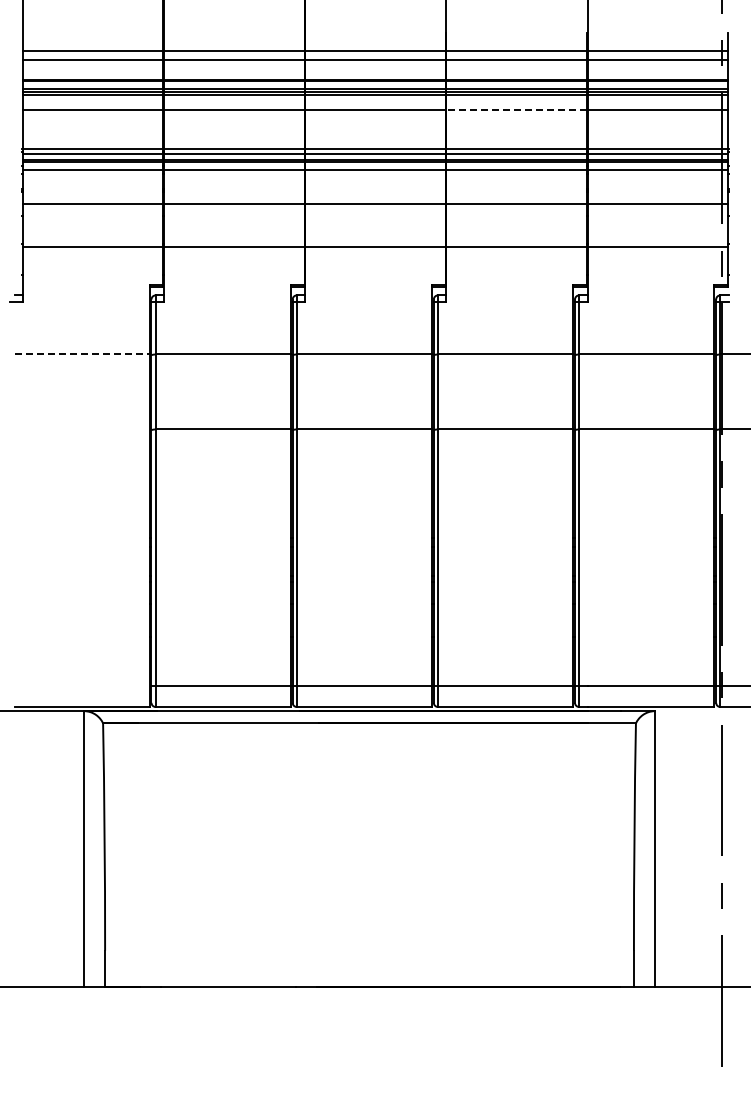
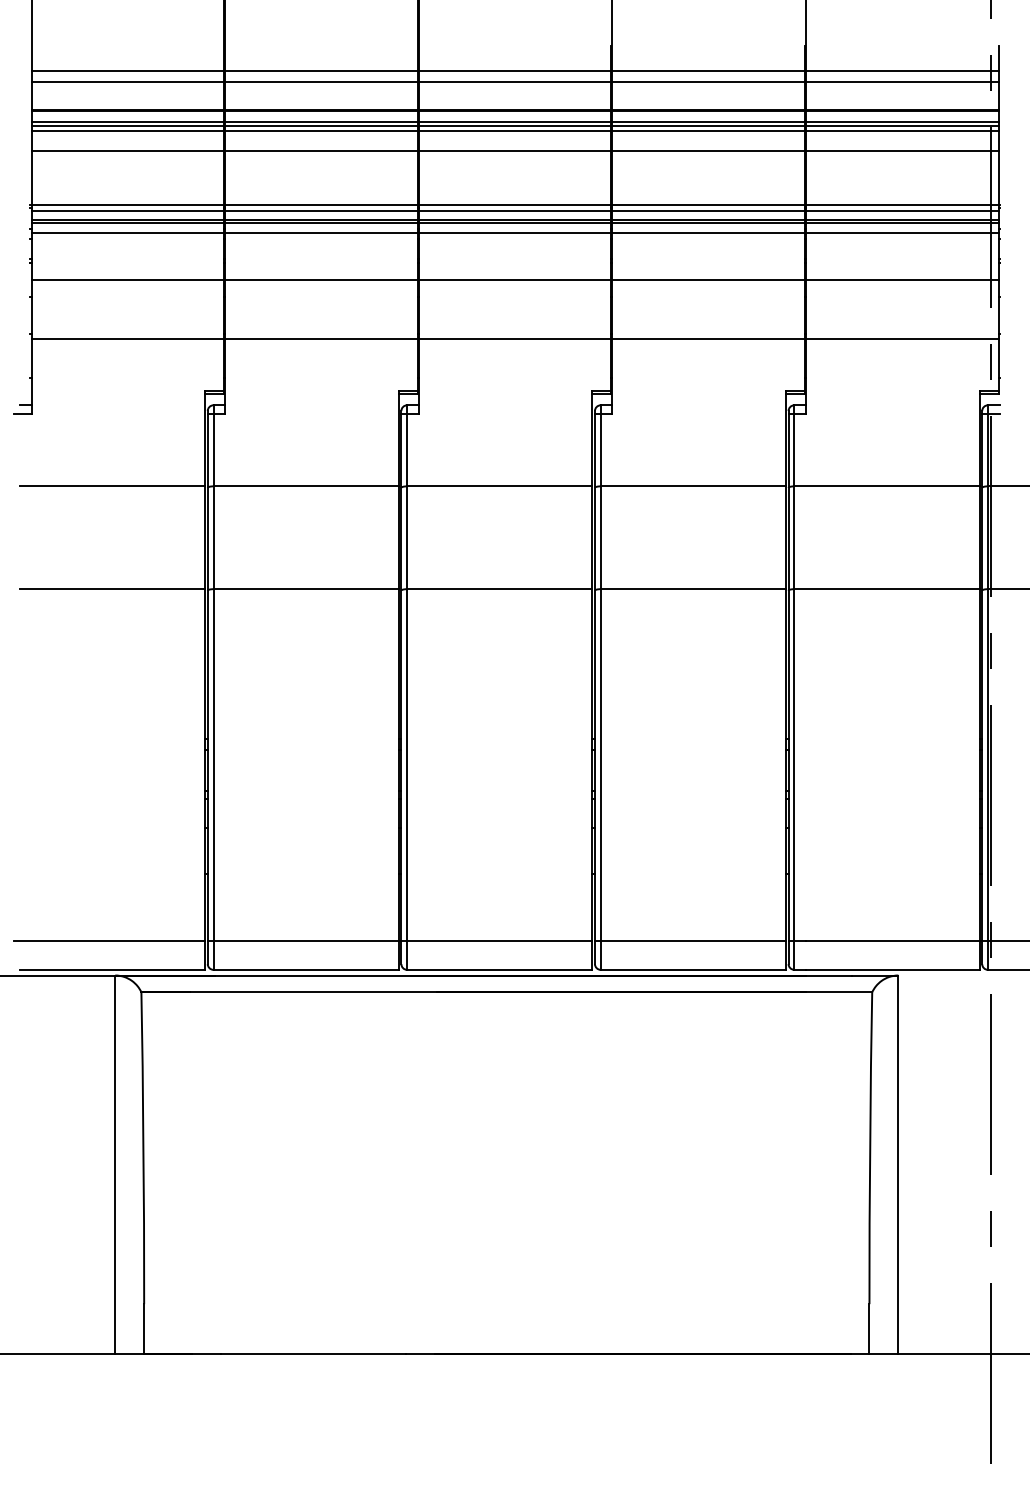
line: (516, 110) -> (708, 151), dashed -> solid
line: (82, 354) -> (113, 486), dashed -> solid
line: (81, 429) -> (111, 589), added
line: (79, 685) -> (109, 940), added

